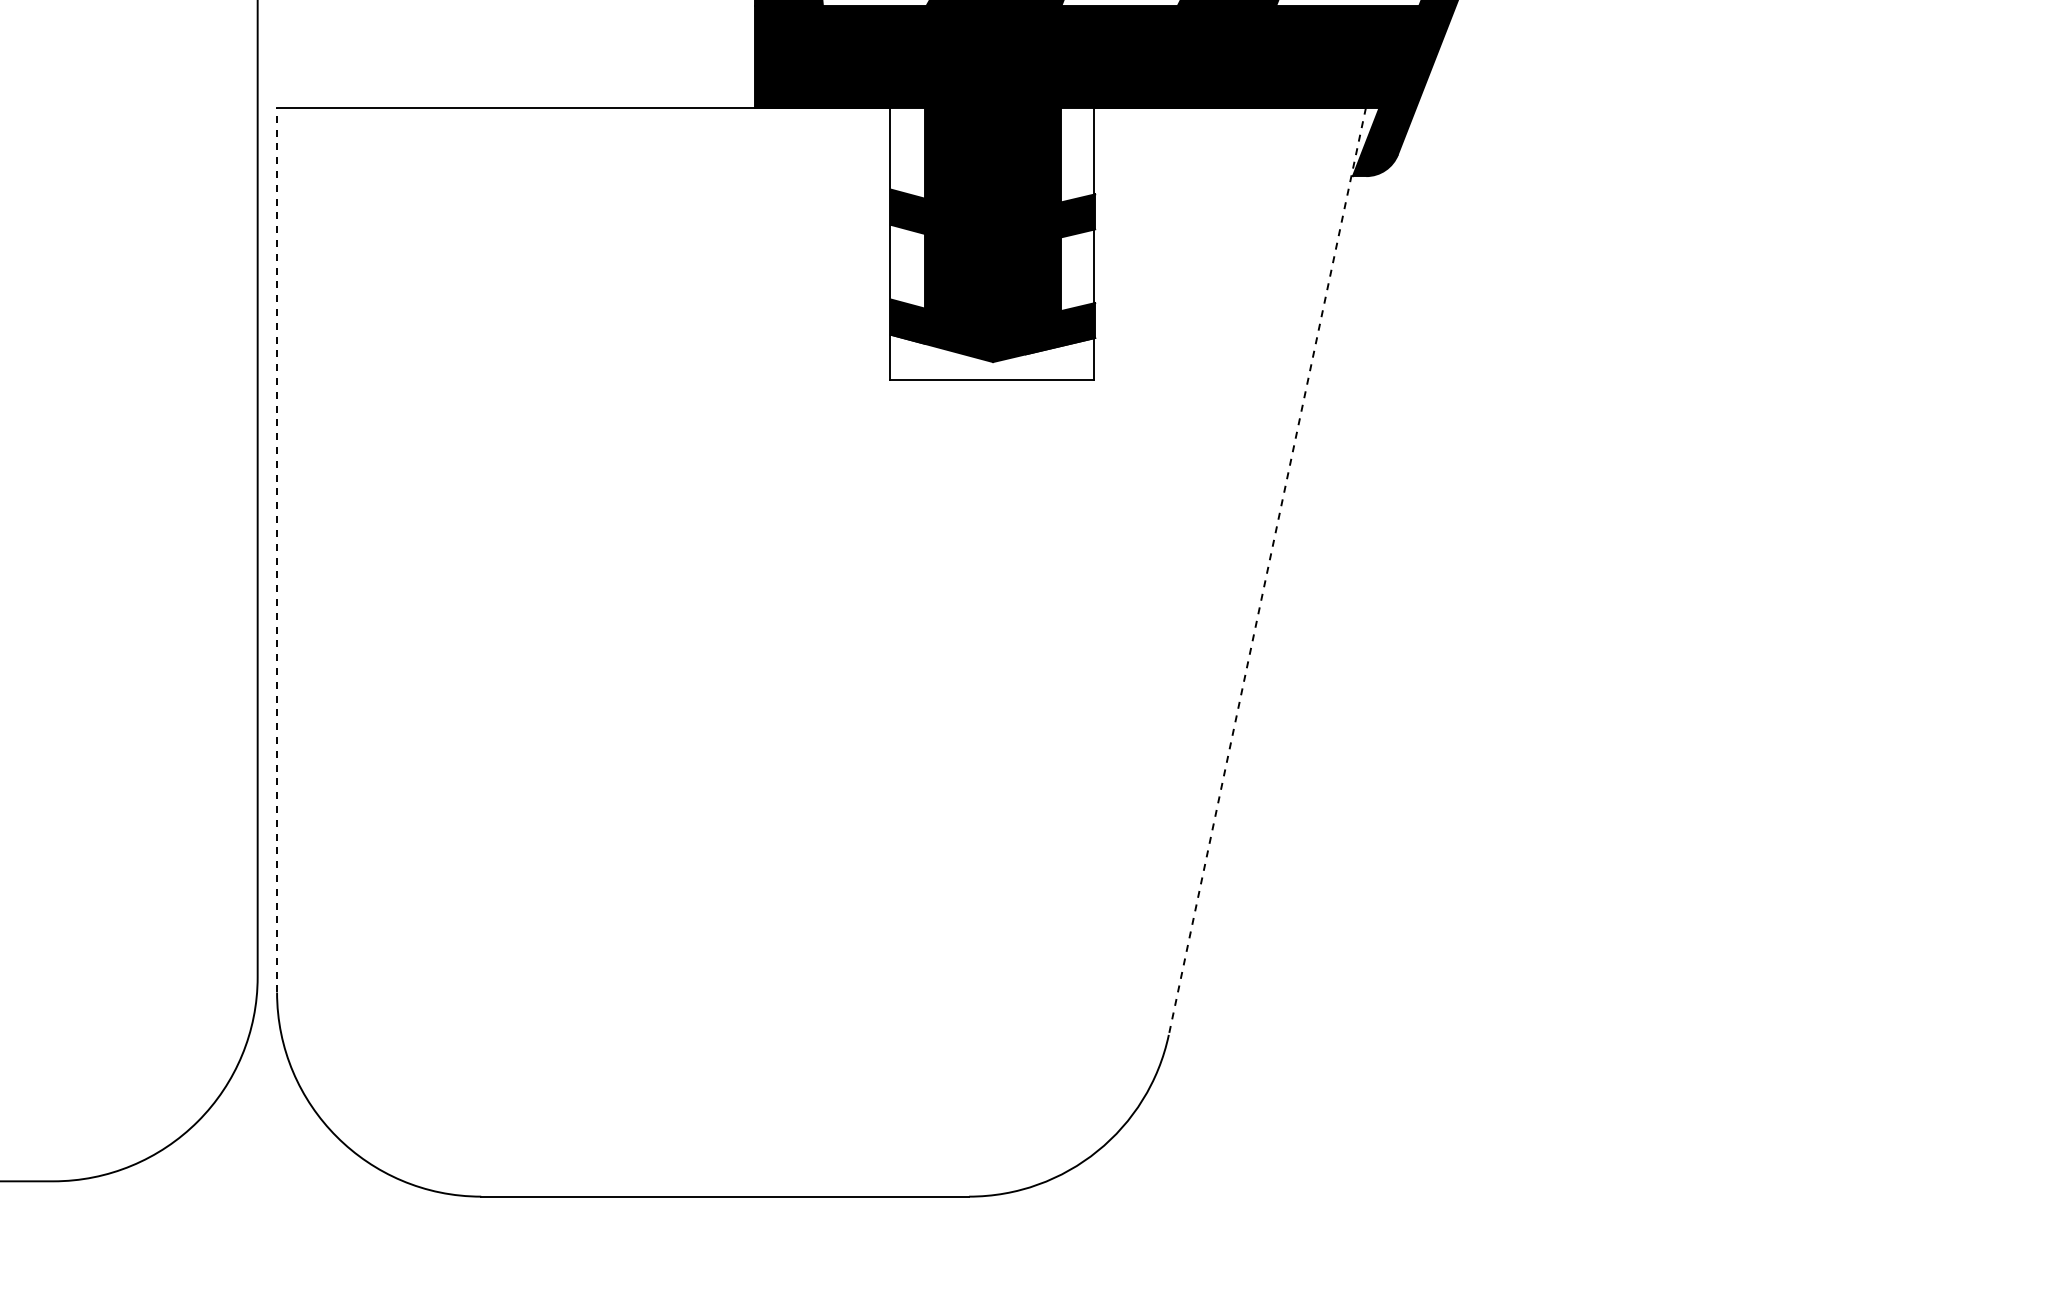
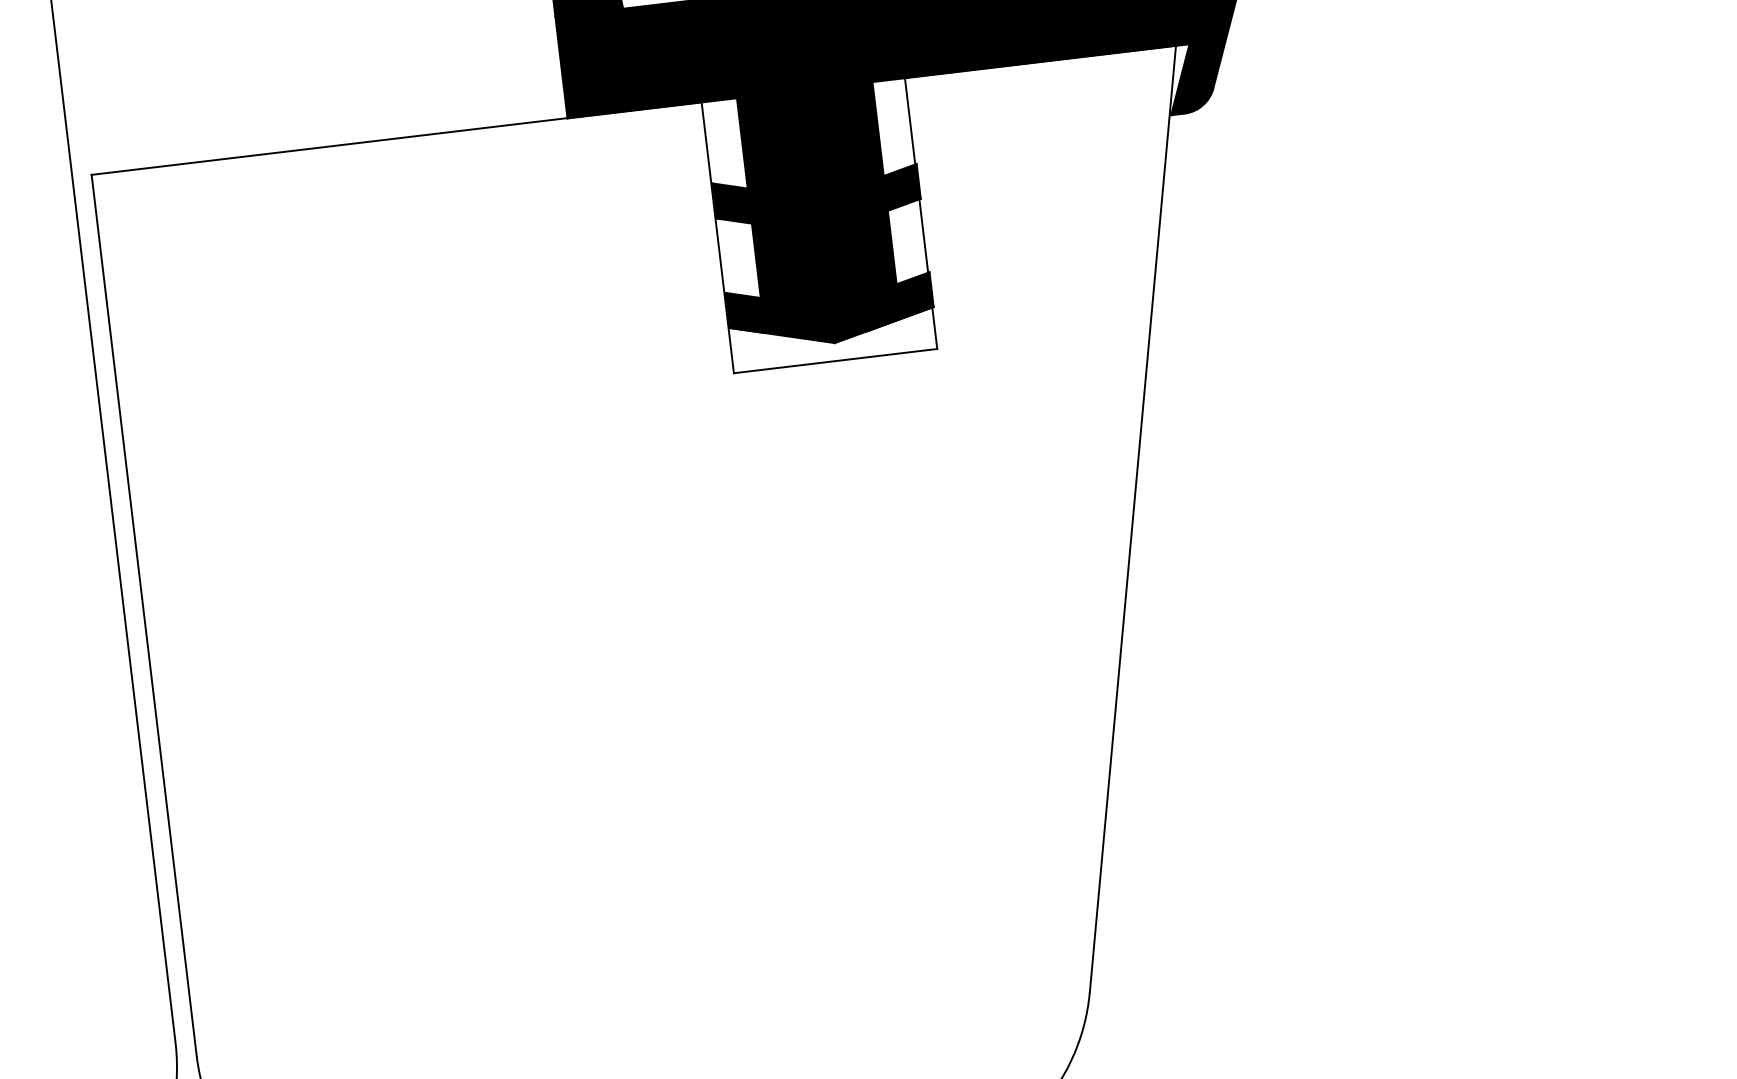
line: (277, 549) -> (144, 614), dashed -> solid
line: (1267, 571) -> (1133, 519), dashed -> solid

